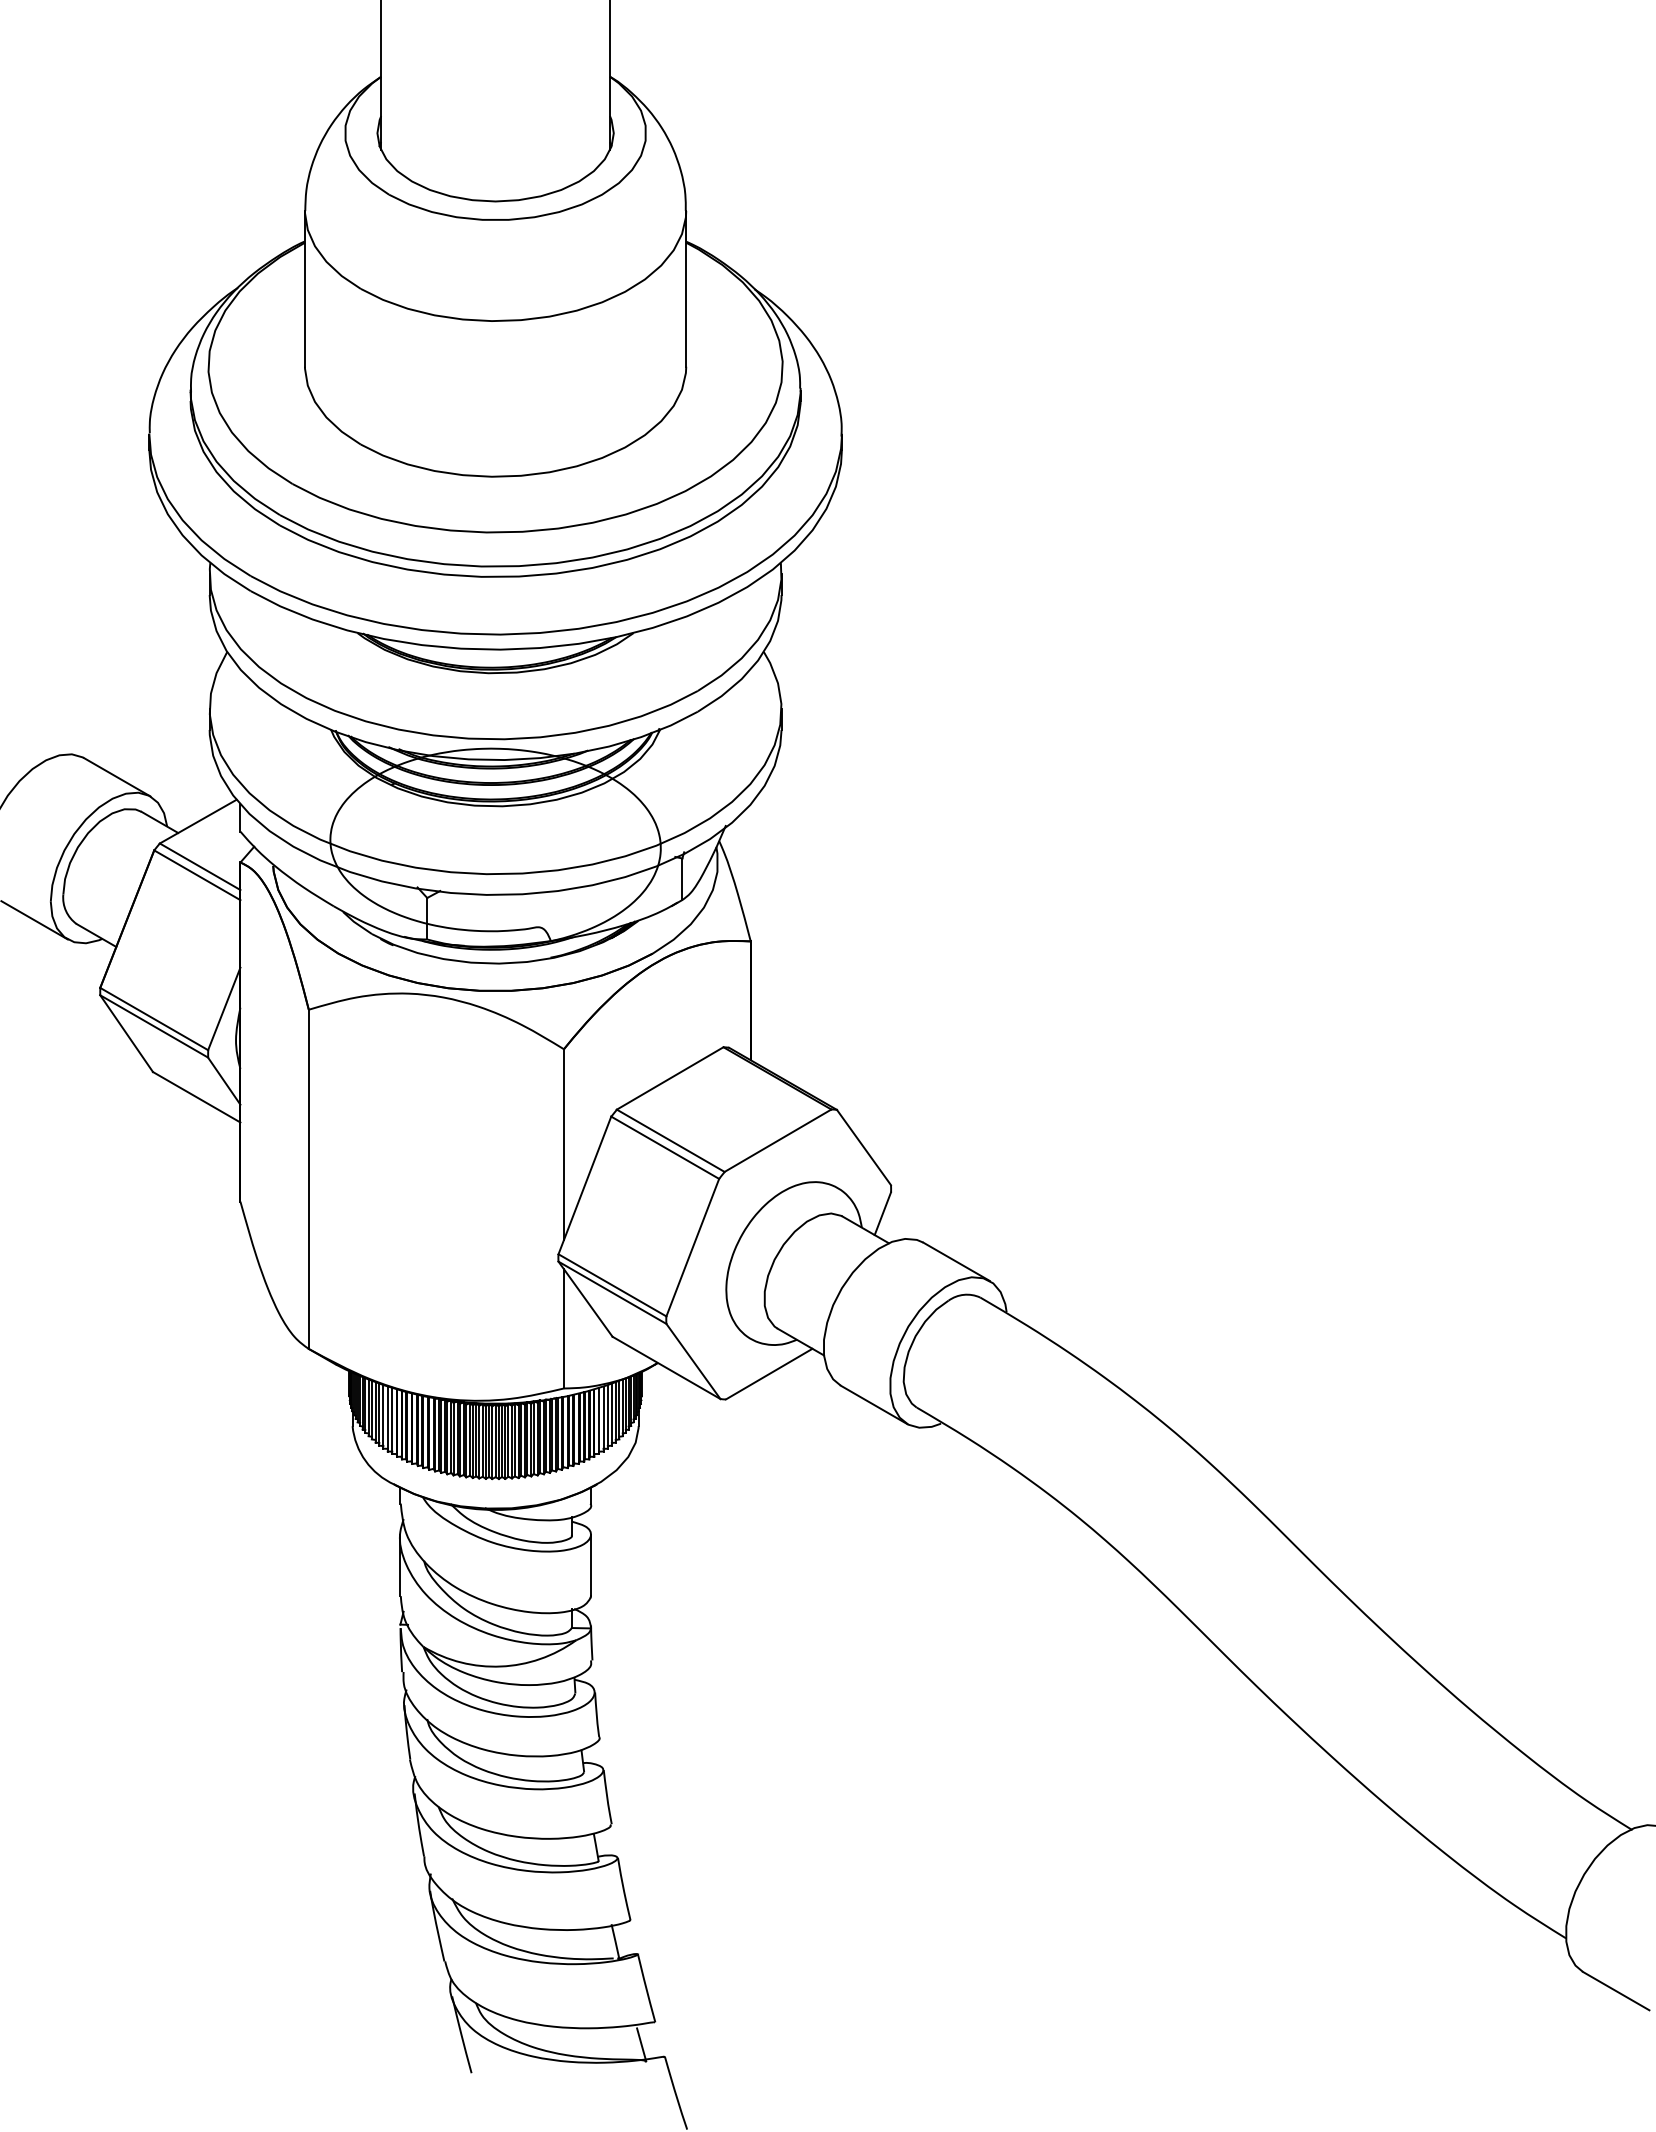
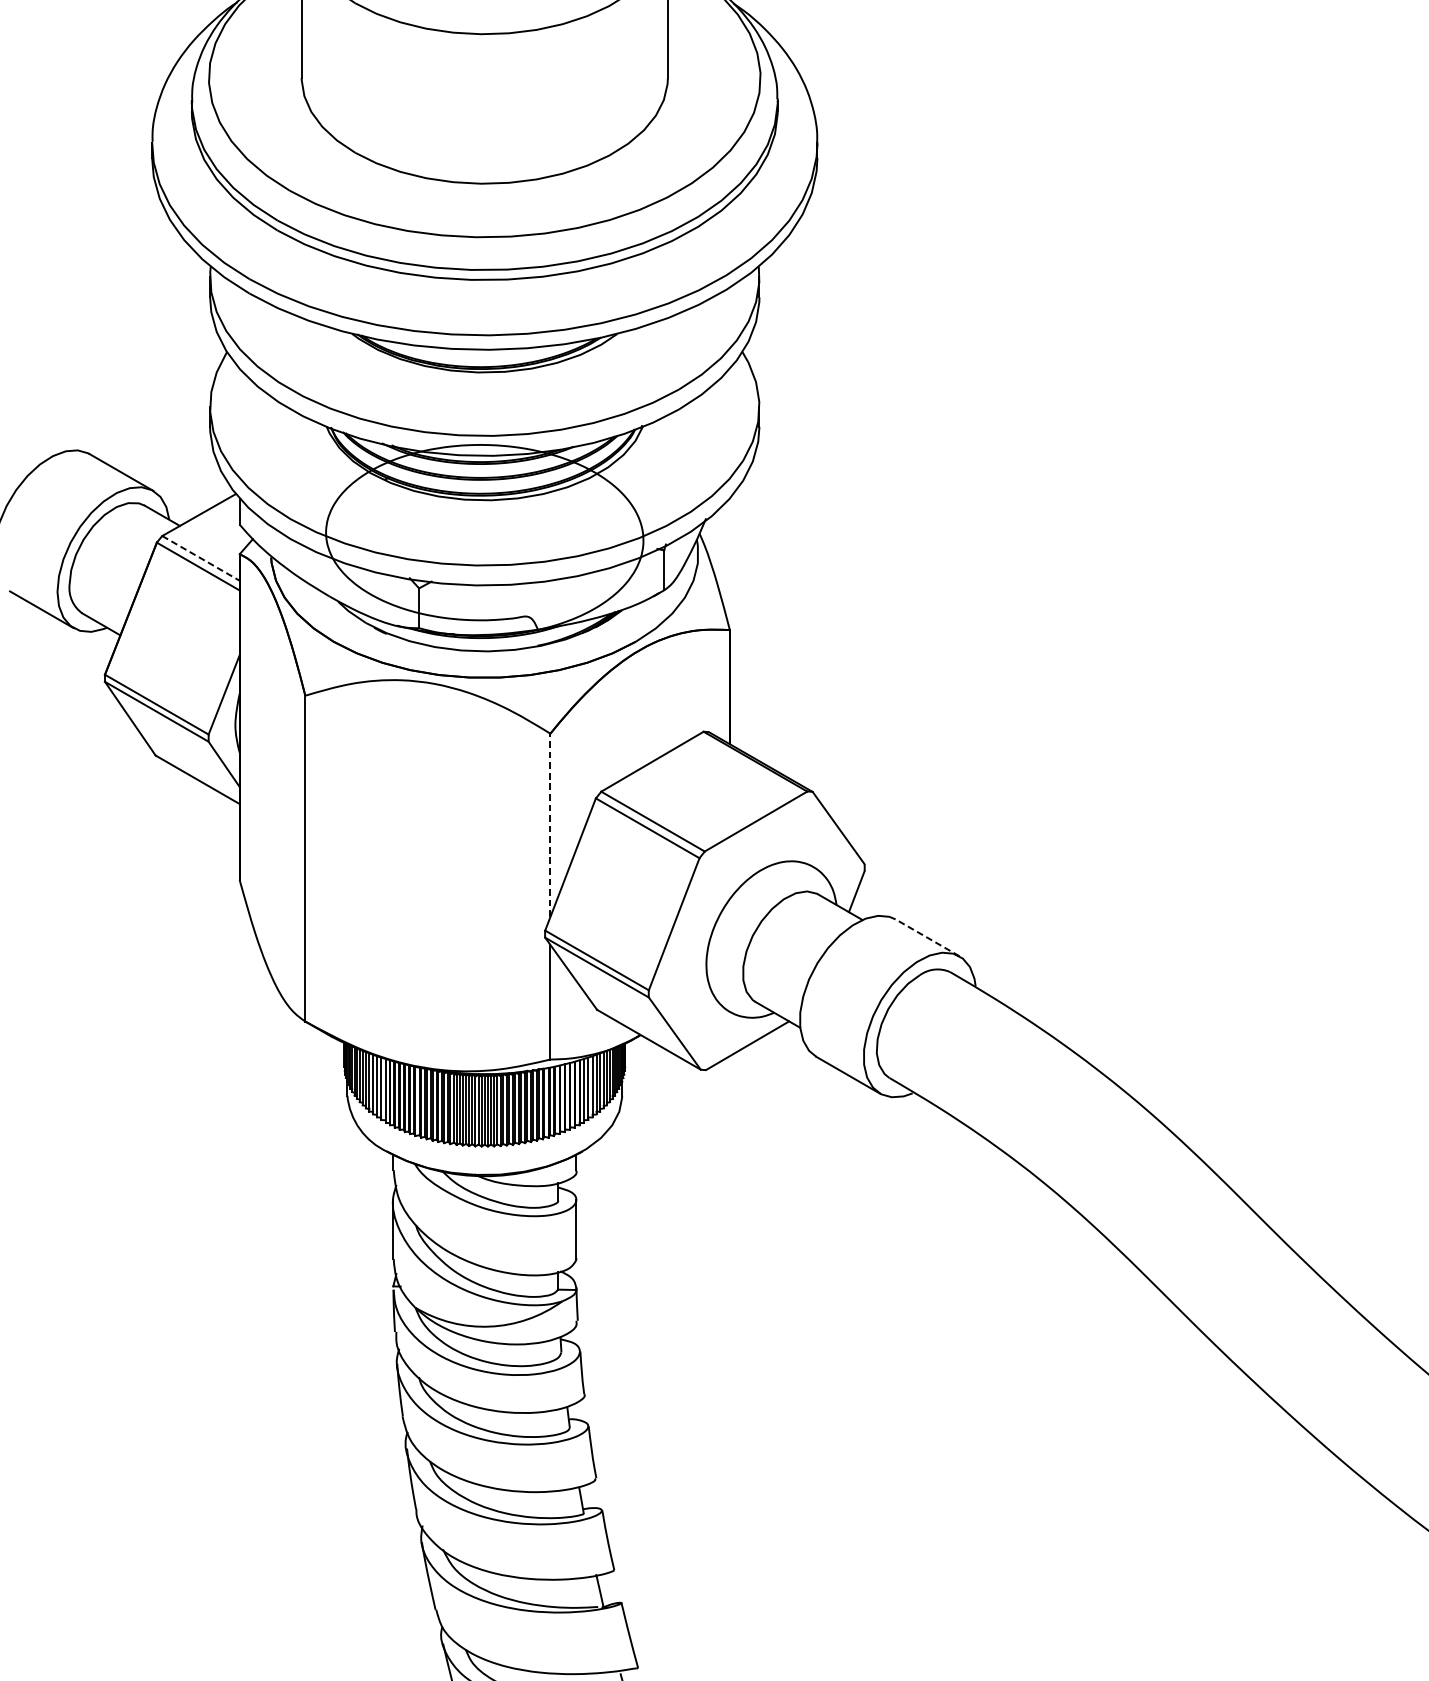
line: (200, 866) -> (201, 558), solid -> dashed
line: (564, 1144) -> (550, 825), solid -> dashed
line: (956, 1261) -> (927, 937), solid -> dashed

